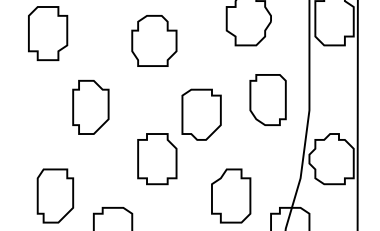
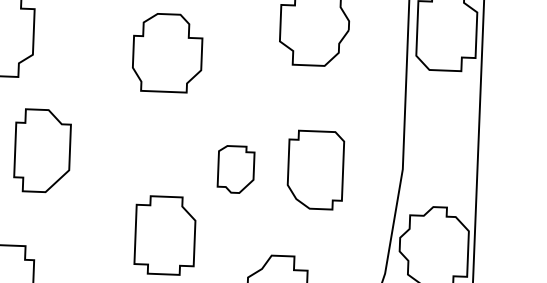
part: (267, 99) -> (314, 169), moved
part: (90, 107) -> (41, 151), moved
part: (201, 114) -> (235, 169), size x0.6

